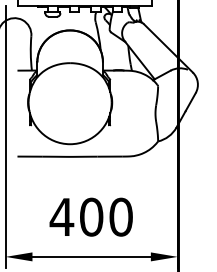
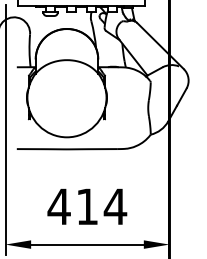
text: (106, 216) -> (101, 206), 400 -> 414

